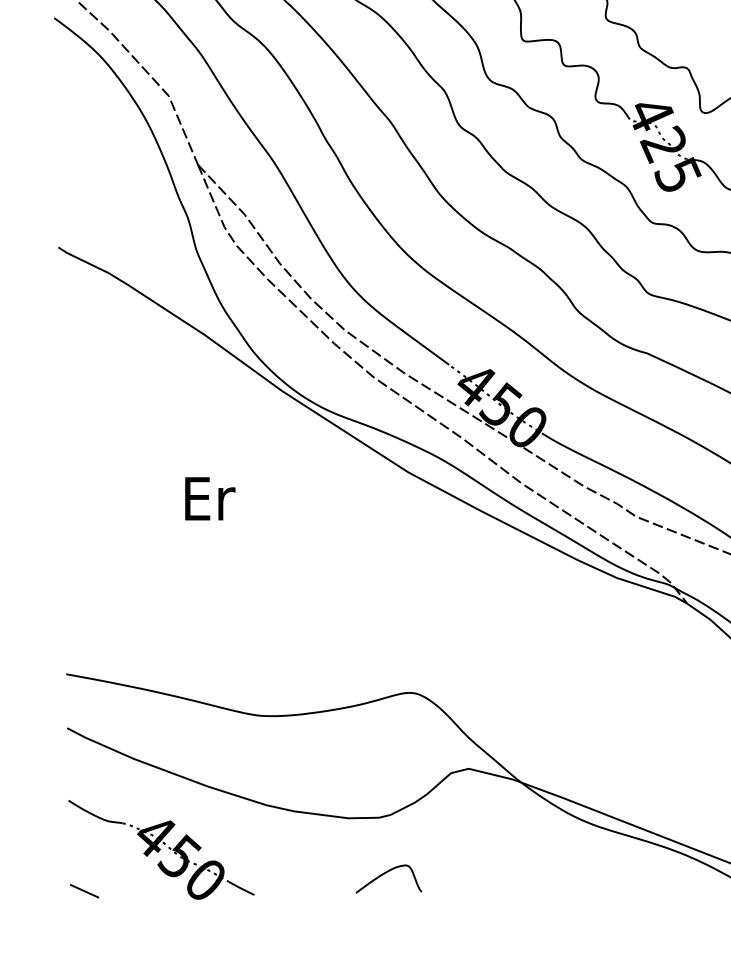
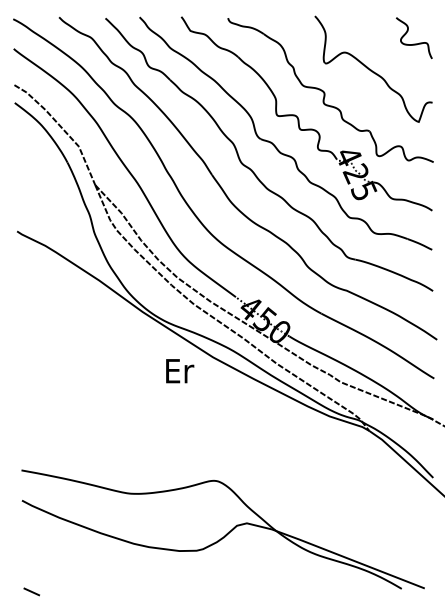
text: (210, 499) -> (180, 371), moved
part: (160, 849) -> (74, 568), removed
curve: (385, 874) -> (200, 582), removed

